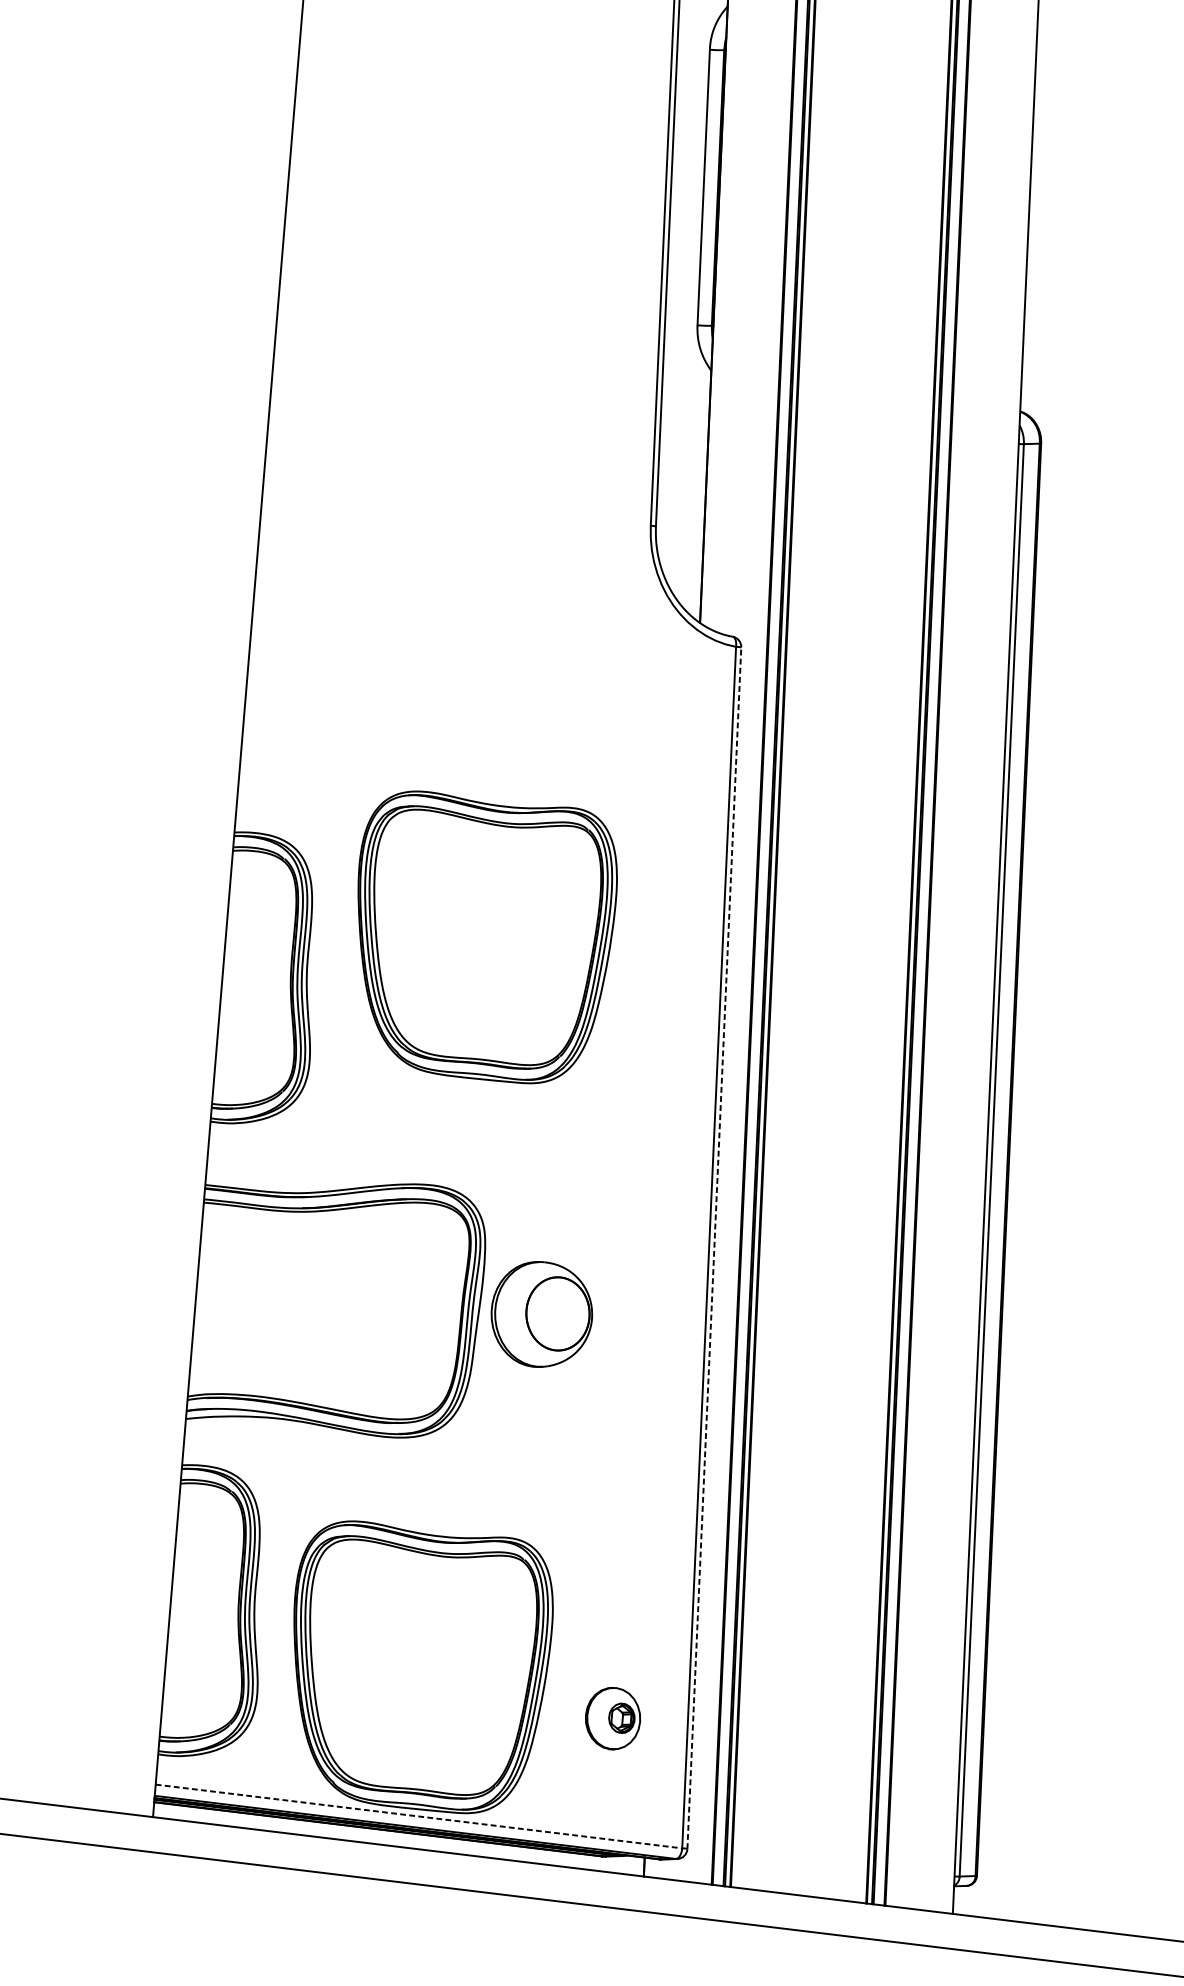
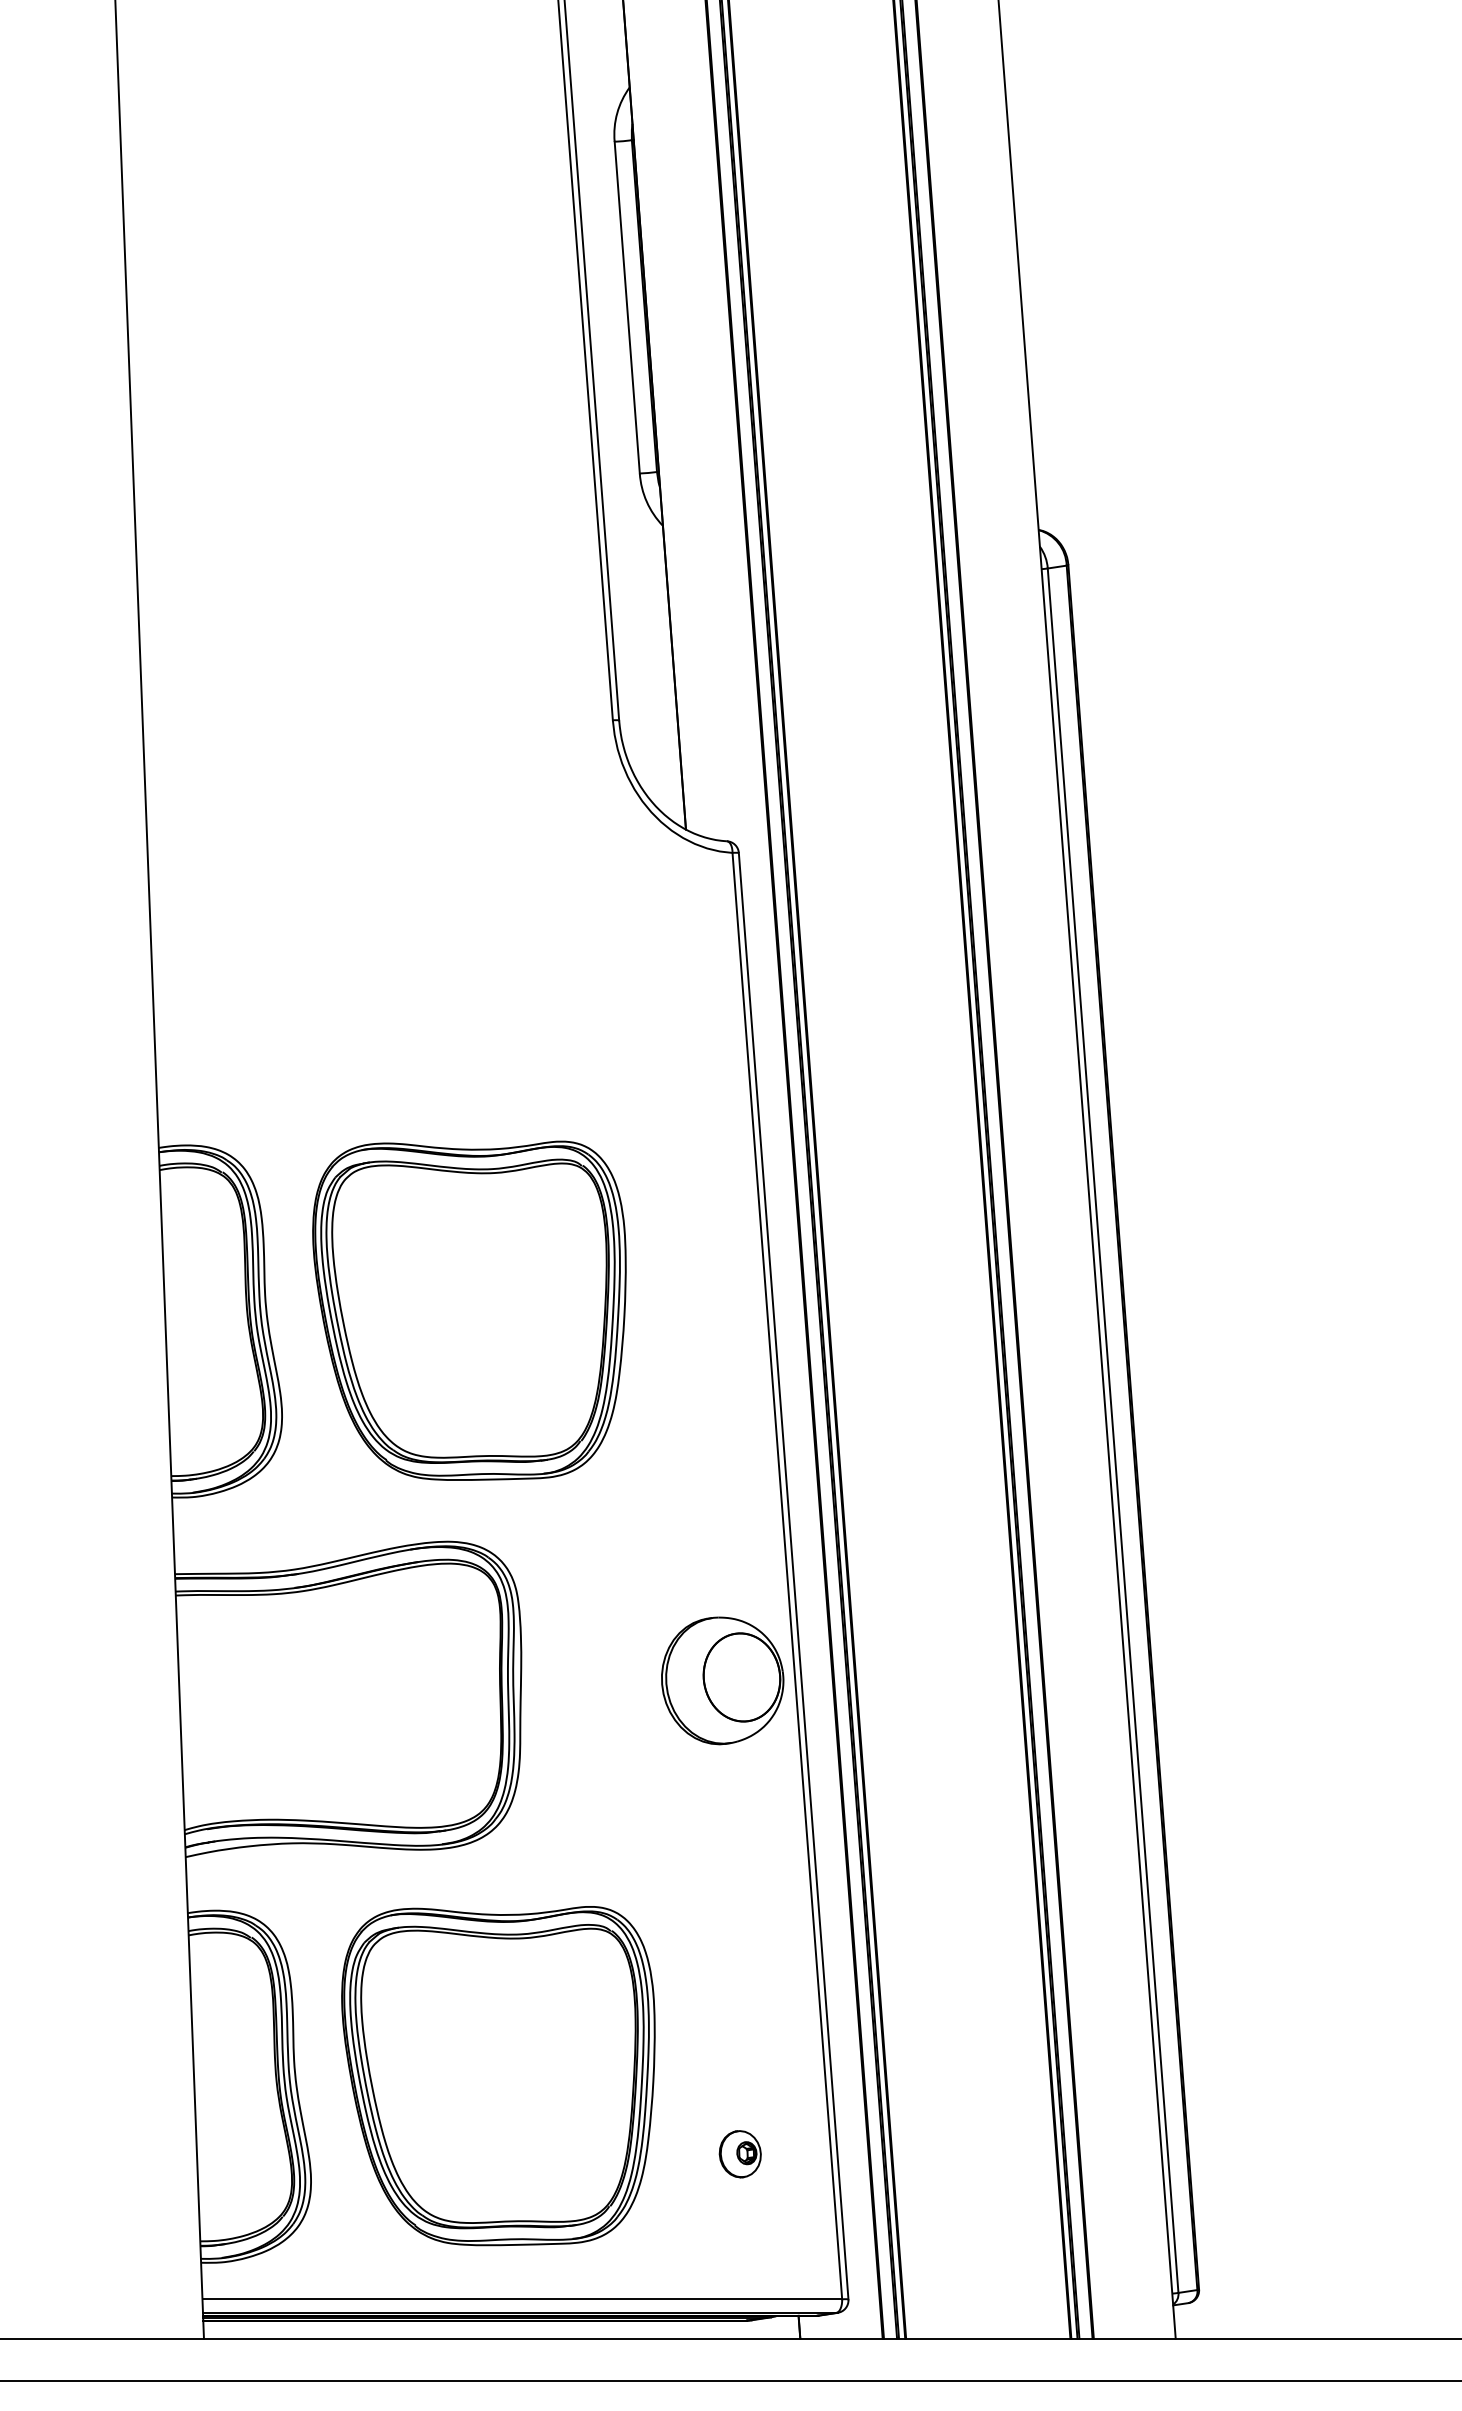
part: (481, 938) -> (469, 1310), moved
line: (714, 1247) -> (793, 1575), dashed -> solid
part: (541, 1314) -> (722, 1680), moved
part: (416, 1668) -> (498, 2076), moved
part: (612, 1718) -> (739, 2154), size x0.62
line: (419, 1816) -> (522, 2299), dashed -> solid

